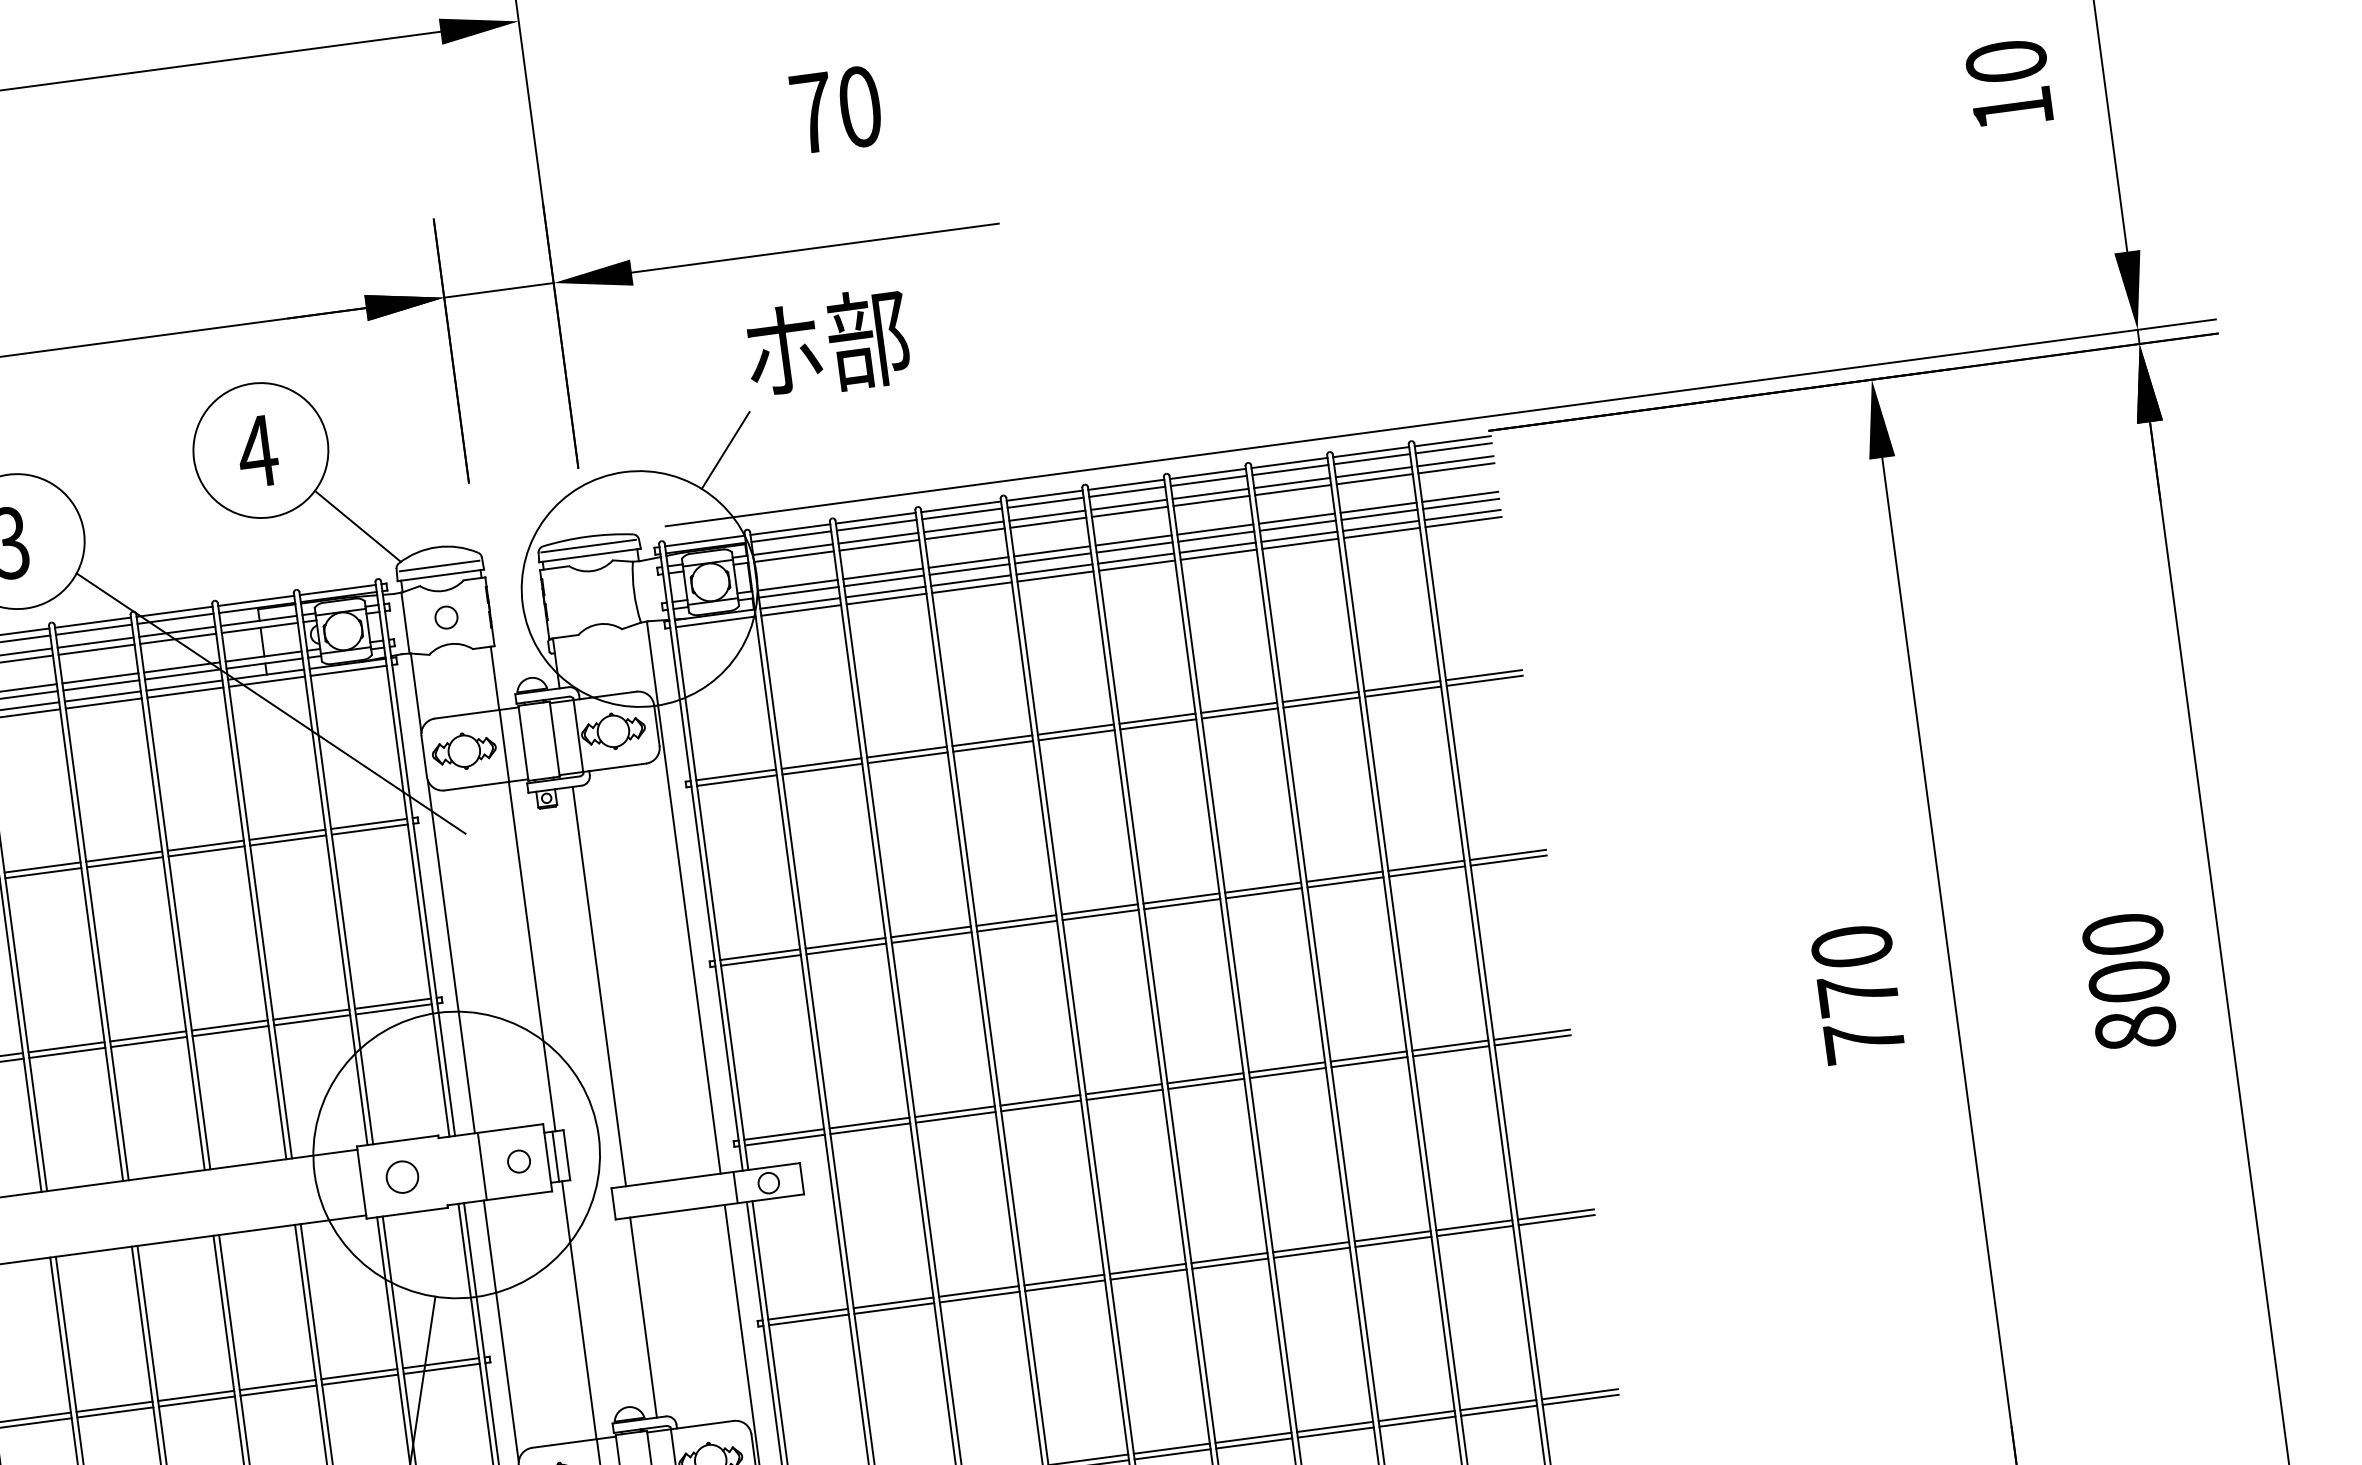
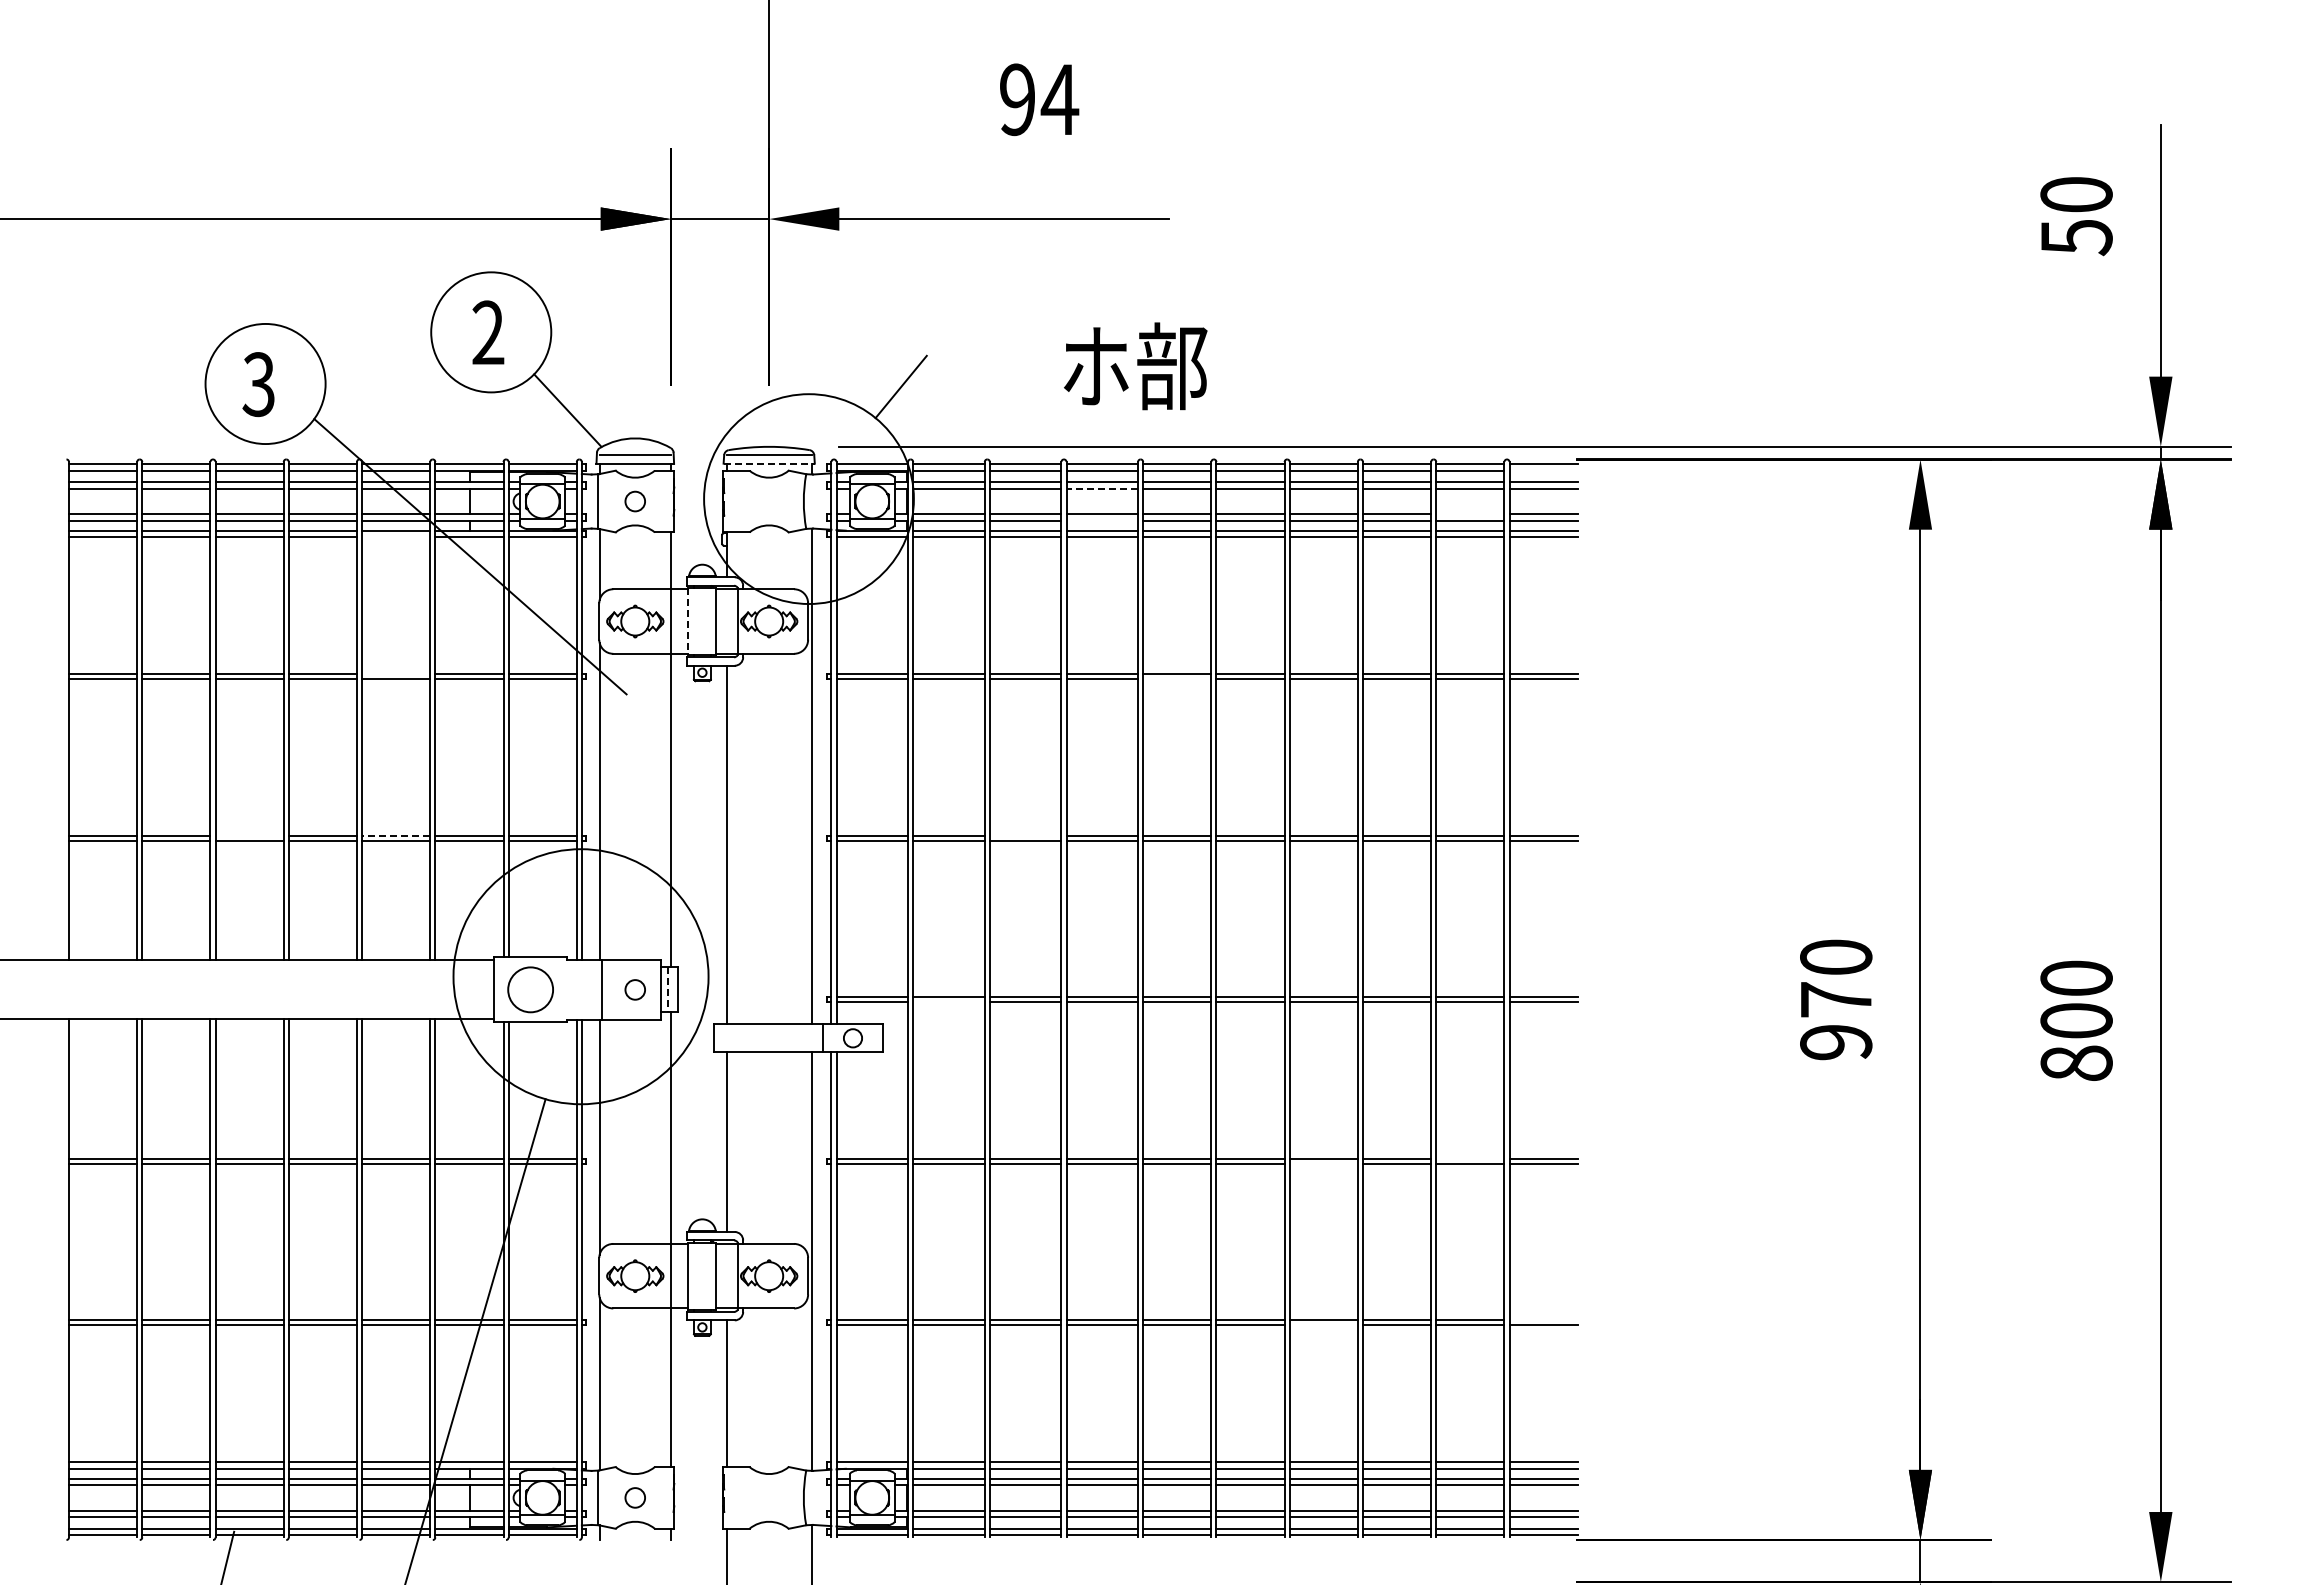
text: (837, 109) -> (1039, 99), 70 -> 94
text: (2012, 110) -> (2076, 238), 10 -> 50
text: (827, 344) -> (1135, 366), moved
line: (1453, 448) -> (1543, 470), removed
text: (257, 451) -> (488, 332), 4 -> 2
line: (1378, 507) -> (1470, 514), removed
line: (965, 533) -> (1102, 488), solid -> dashed
line: (590, 555) -> (769, 463), solid -> dashed
line: (969, 569) -> (1102, 520), removed
line: (185, 692) -> (396, 536), removed
line: (1076, 735) -> (1177, 679), removed
line: (523, 743) -> (688, 621), solid -> dashed
line: (206, 845) -> (396, 674), removed
line: (930, 931) -> (1025, 835), removed
line: (229, 1025) -> (395, 835), solid -> dashed
text: (1864, 1041) -> (1836, 1042), 770 -> 970
line: (66, 1046) -> (249, 835), removed
line: (869, 1129) -> (948, 1002), removed
line: (556, 1157) -> (668, 990), solid -> dashed
circle: (402, 1176) -> (530, 989), size x1.6
line: (1474, 1225) -> (1470, 1158), removed
line: (1311, 1252) -> (1323, 1163), removed
line: (1579, 1393) -> (1543, 1319), removed
line: (1335, 1433) -> (1323, 1325), removed

